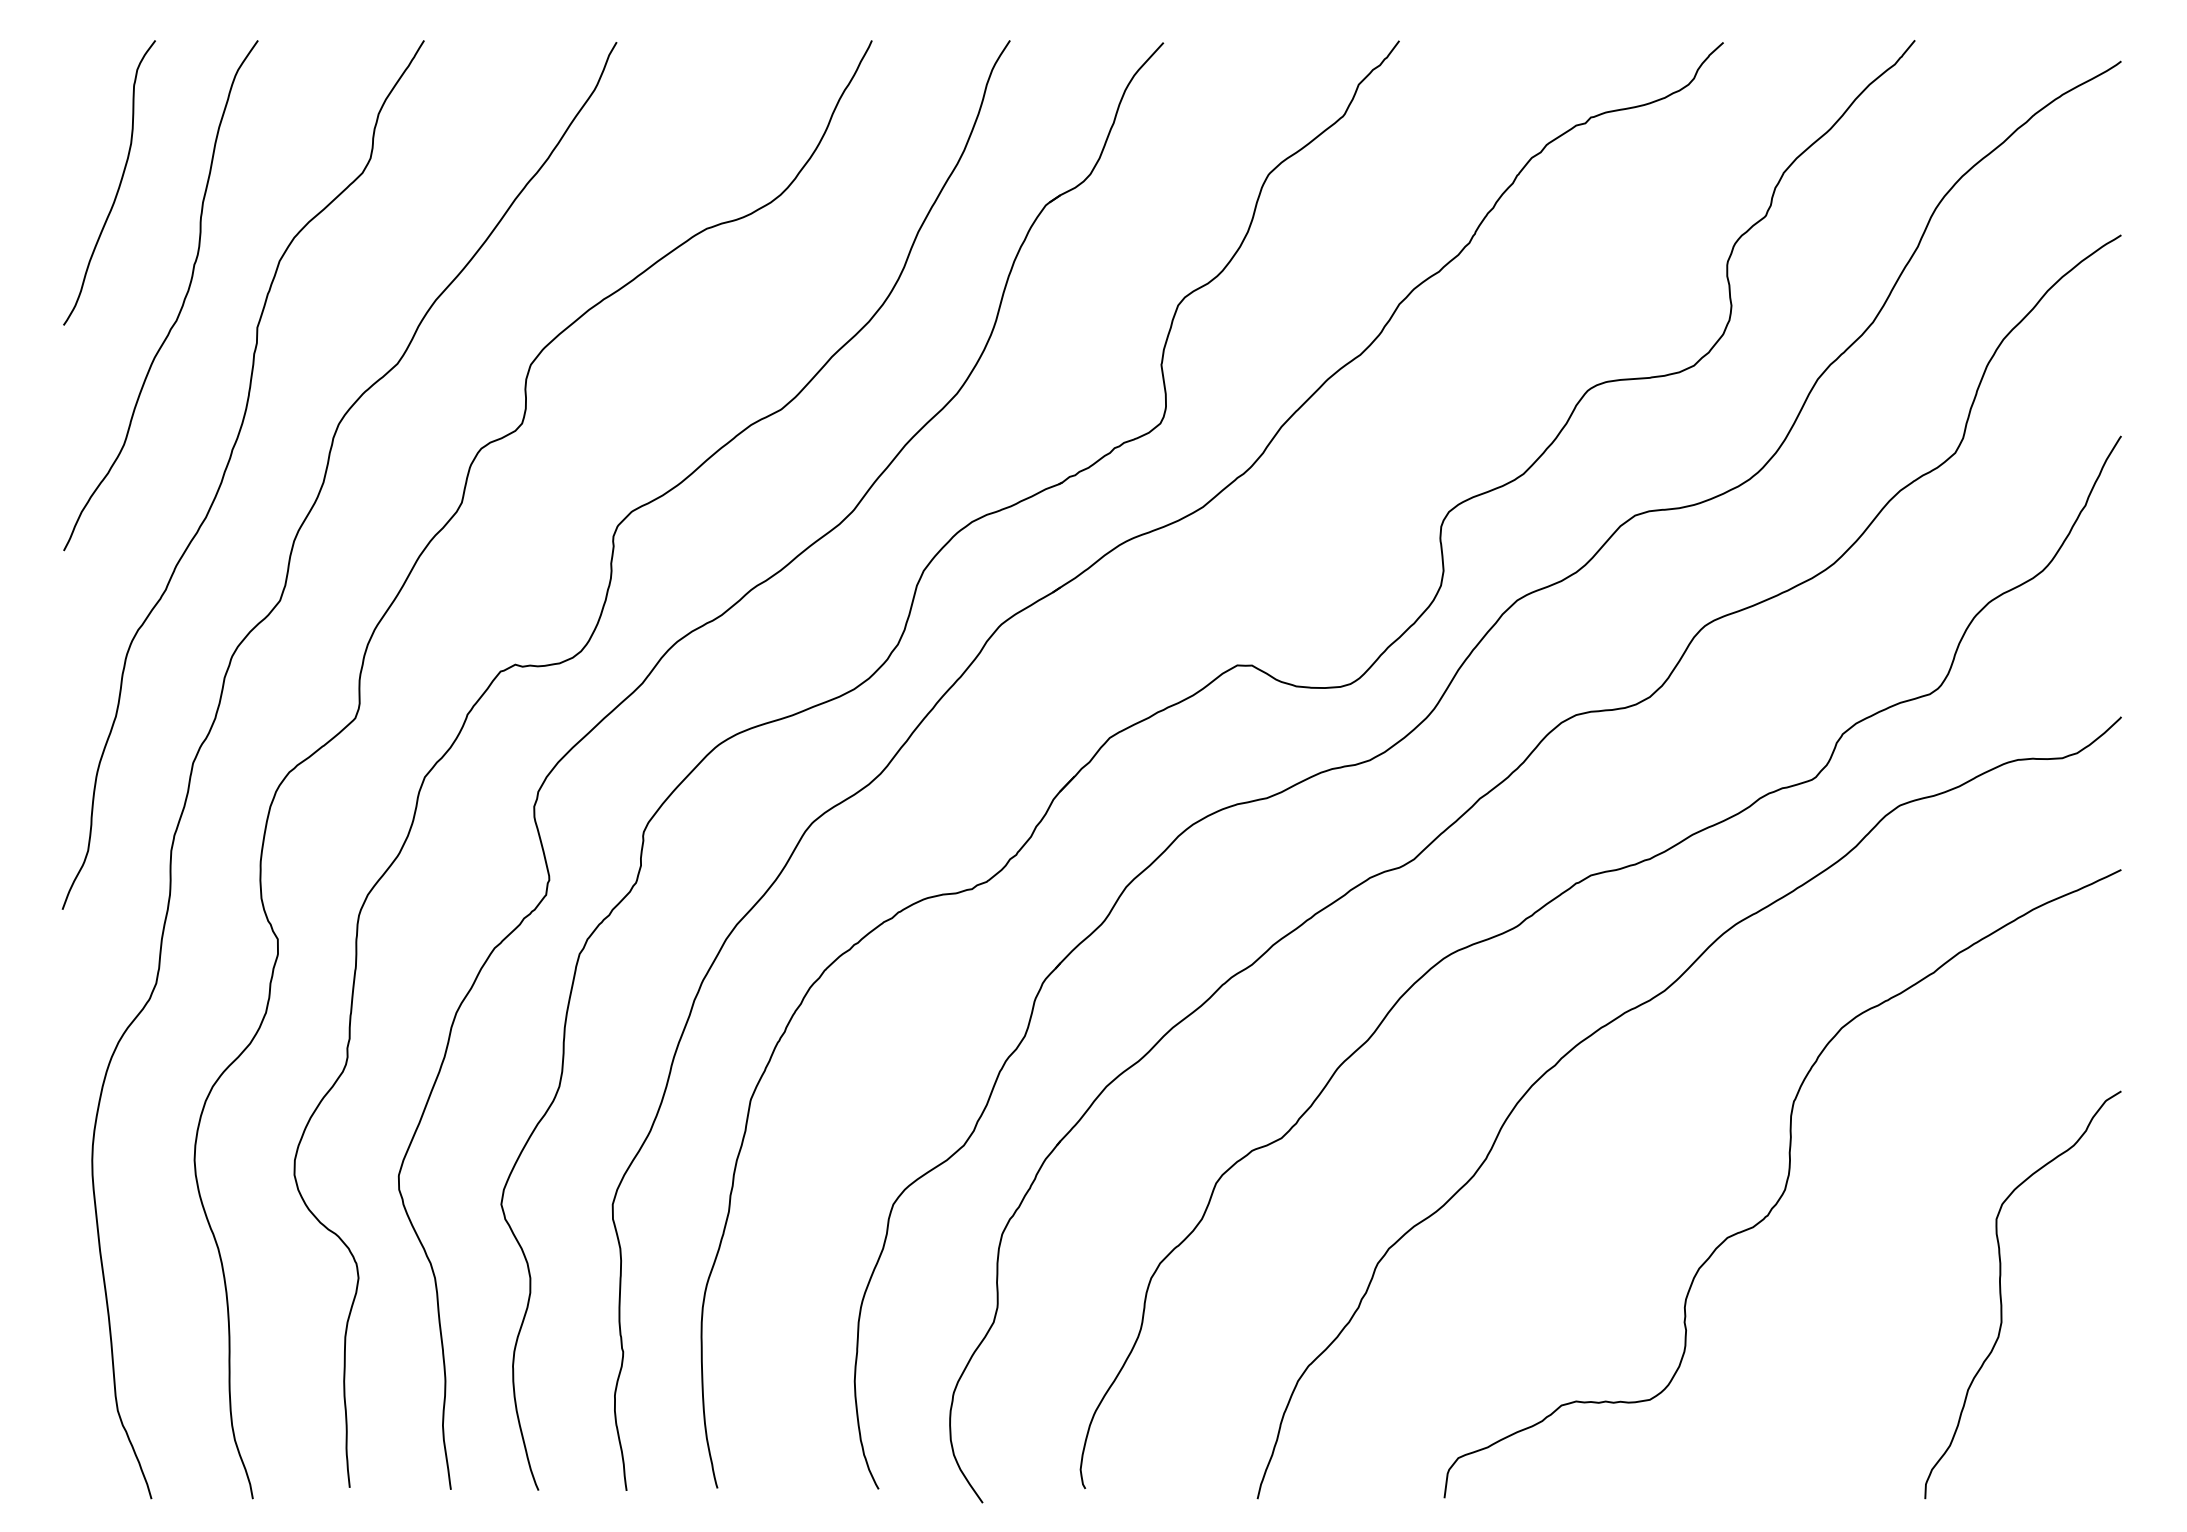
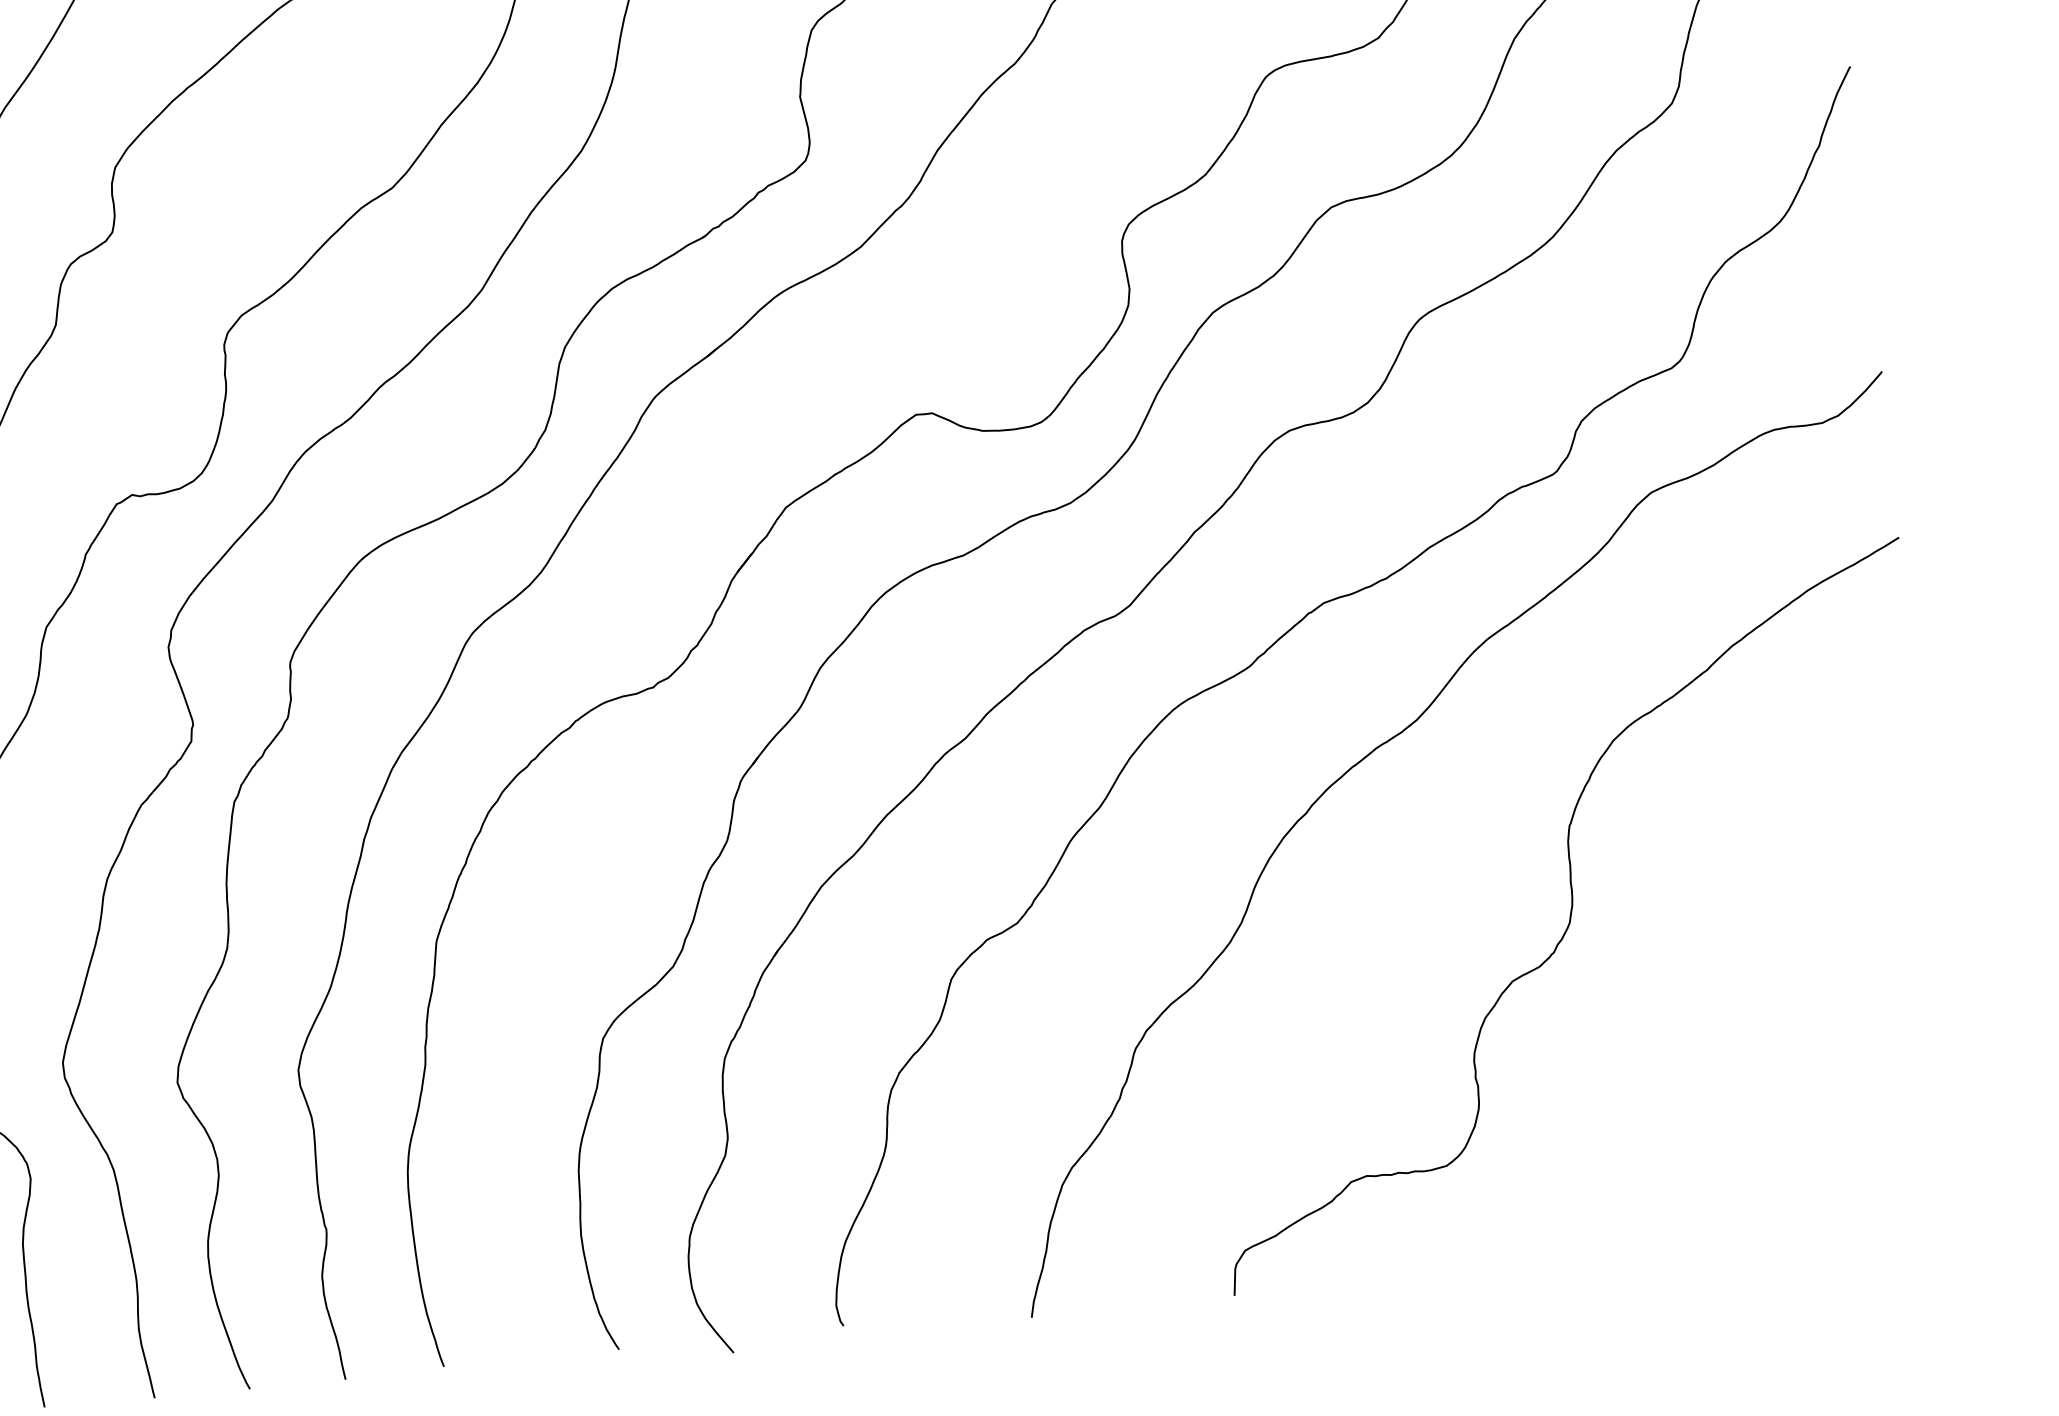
curve: (2001, 1294) -> (1816, 1012), removed

